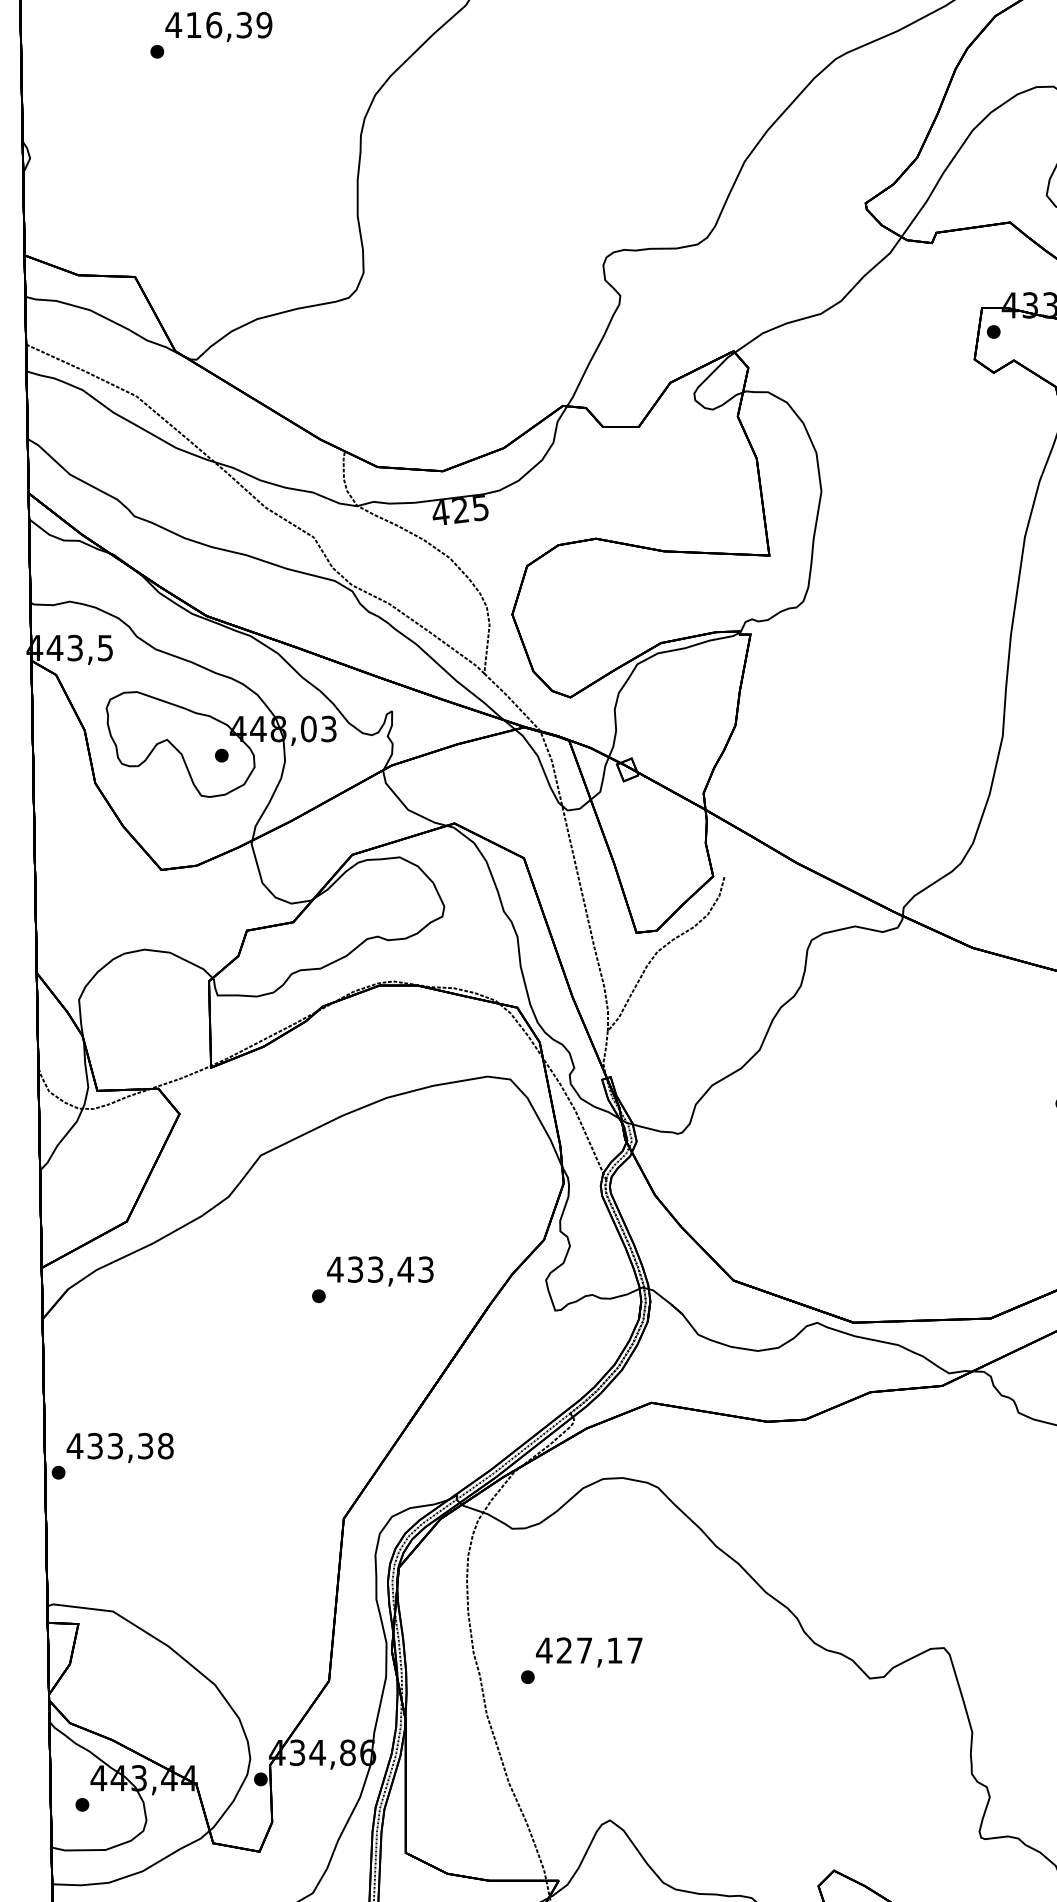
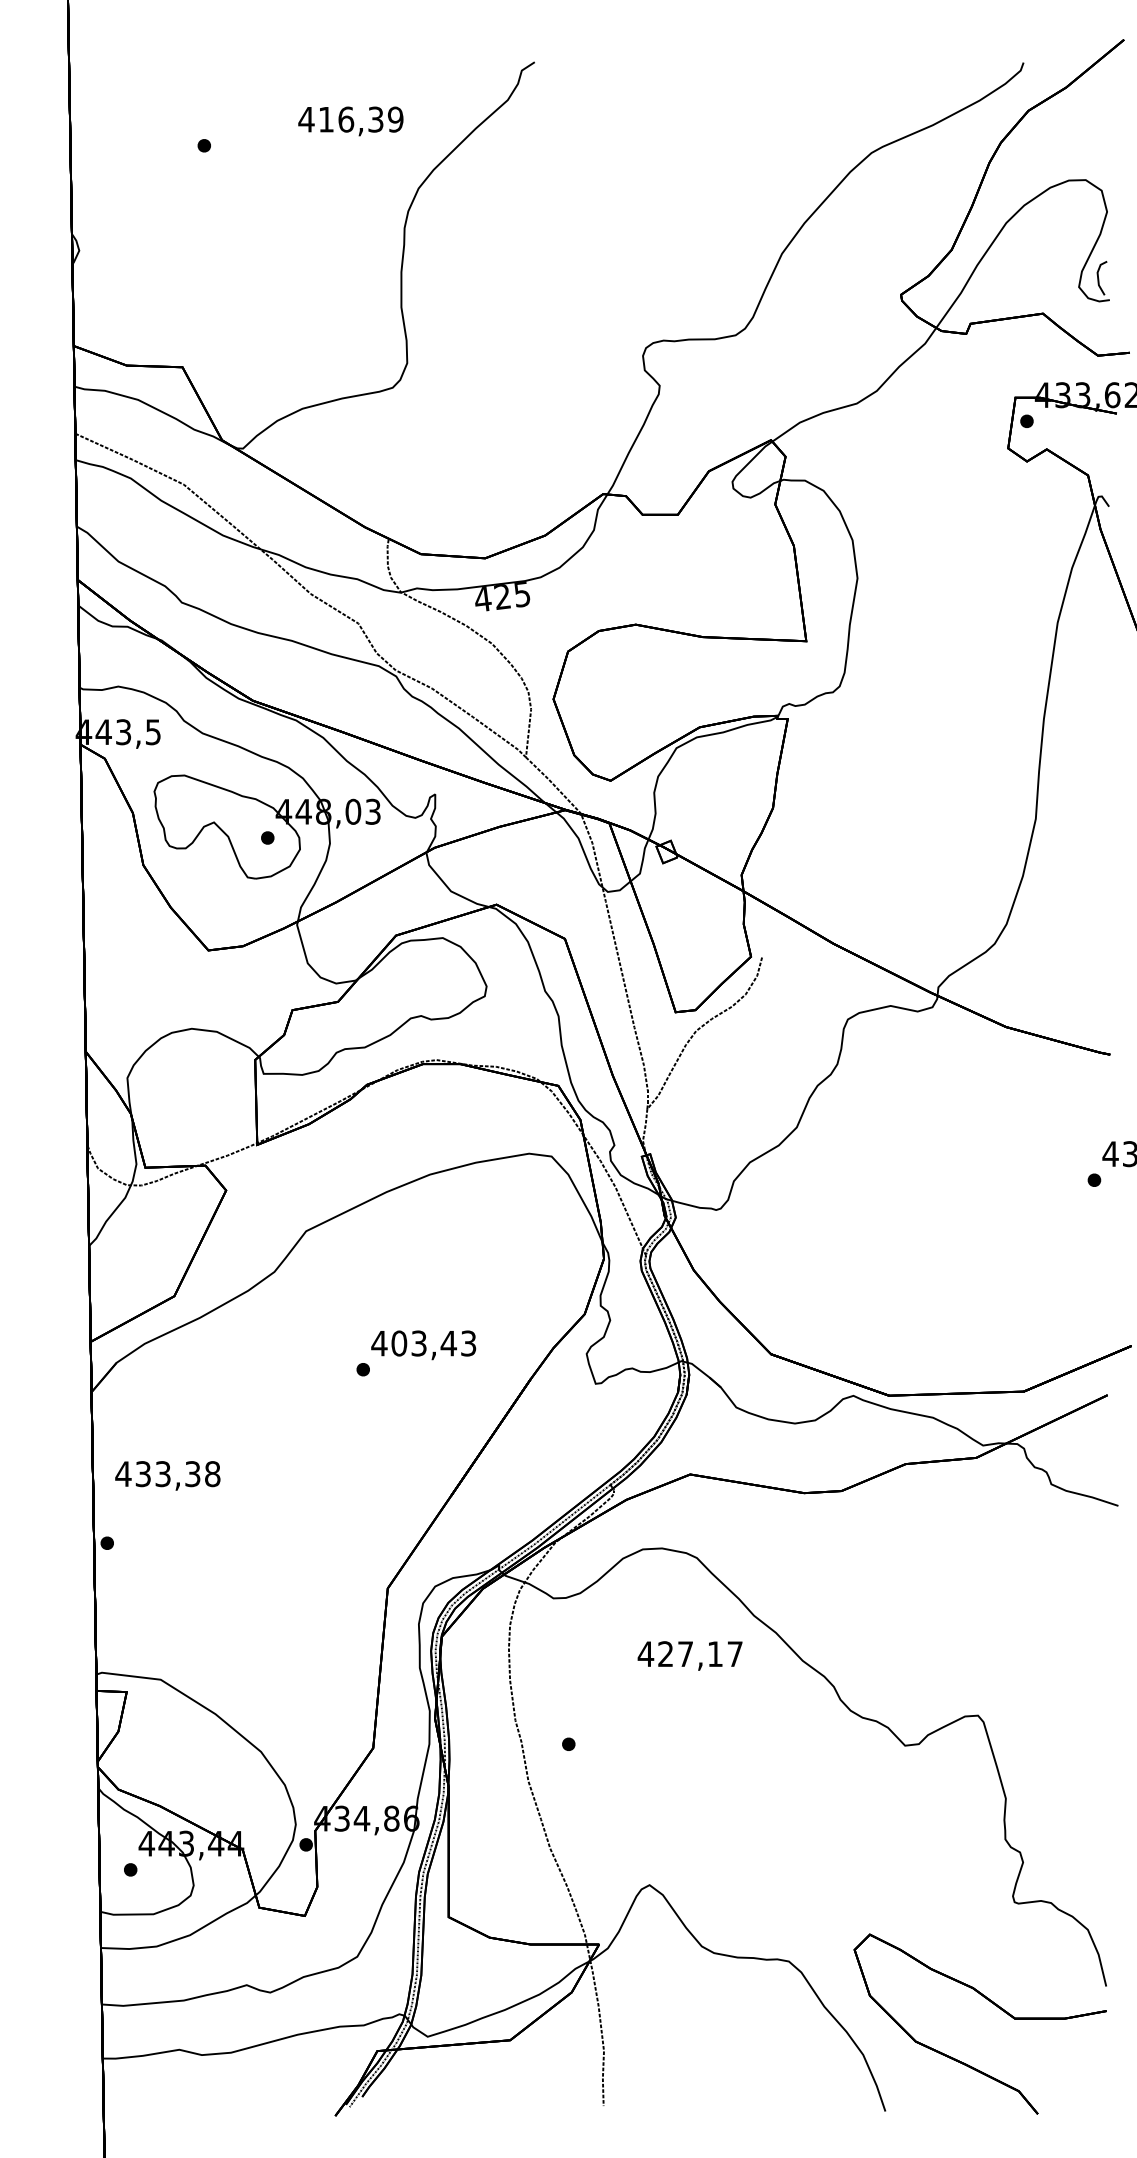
text: (218, 27) -> (350, 121), moved
text: (355, 1269) -> (399, 1343), 433,43 -> 403,43
text: (119, 1447) -> (167, 1475), moved
text: (588, 1651) -> (689, 1655), moved

